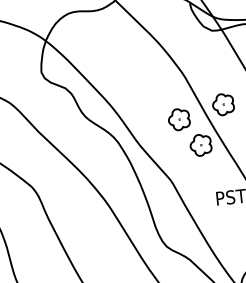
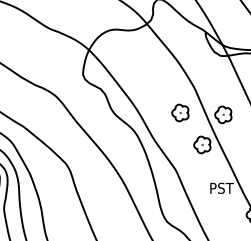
part: (179, 118) -> (180, 112), moved

